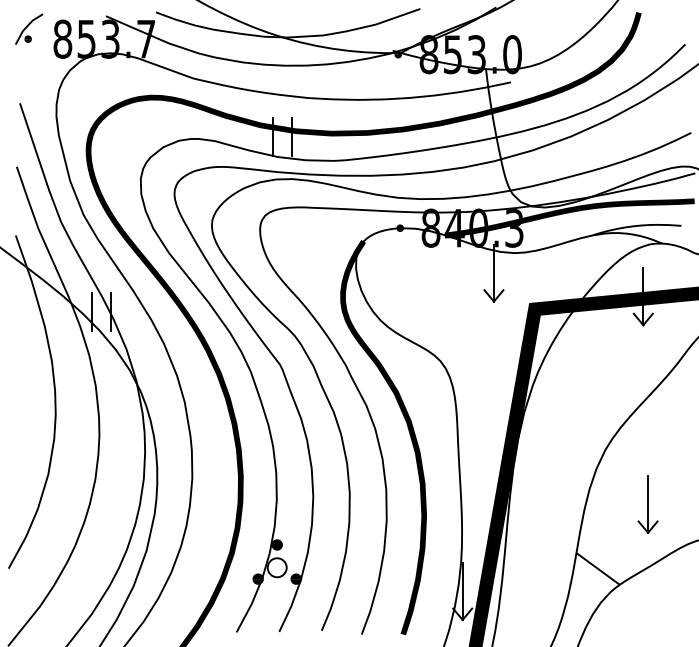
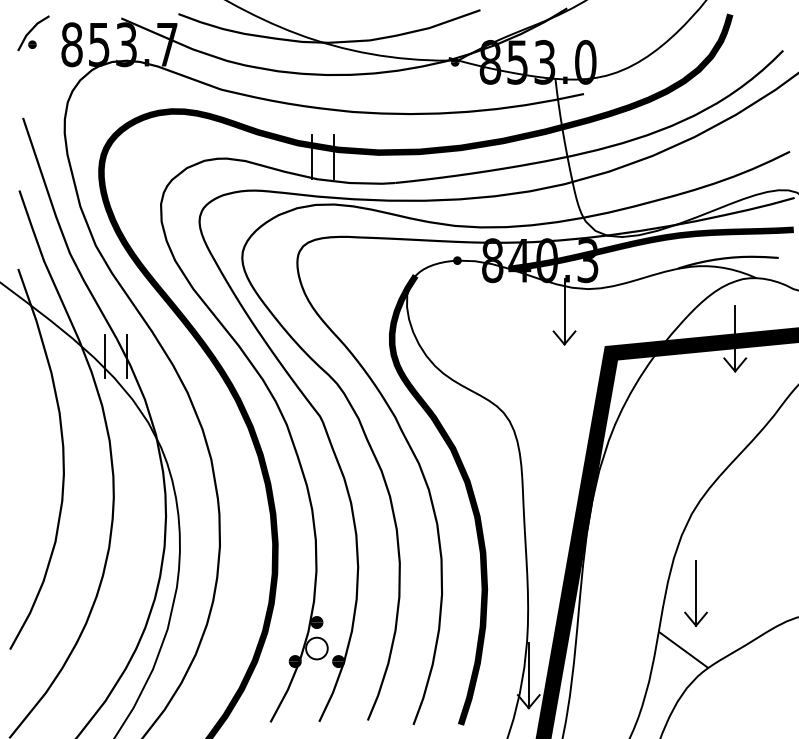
part: (647, 504) -> (695, 593), moved

